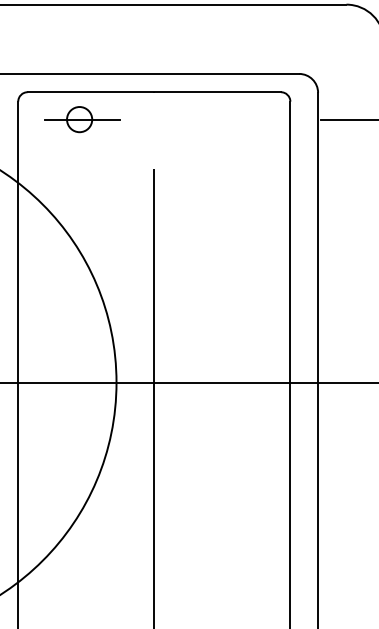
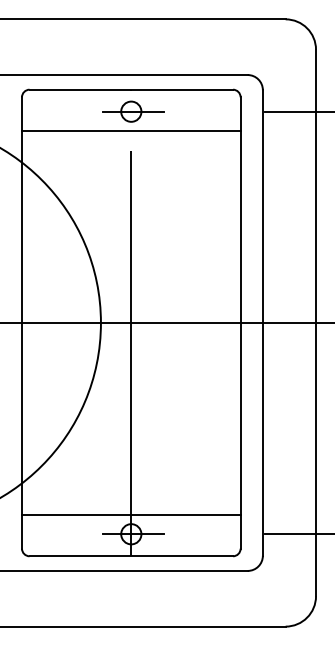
part: (82, 119) -> (133, 111), moved
line: (154, 142) -> (131, 130), added
line: (154, 622) -> (131, 515), added

